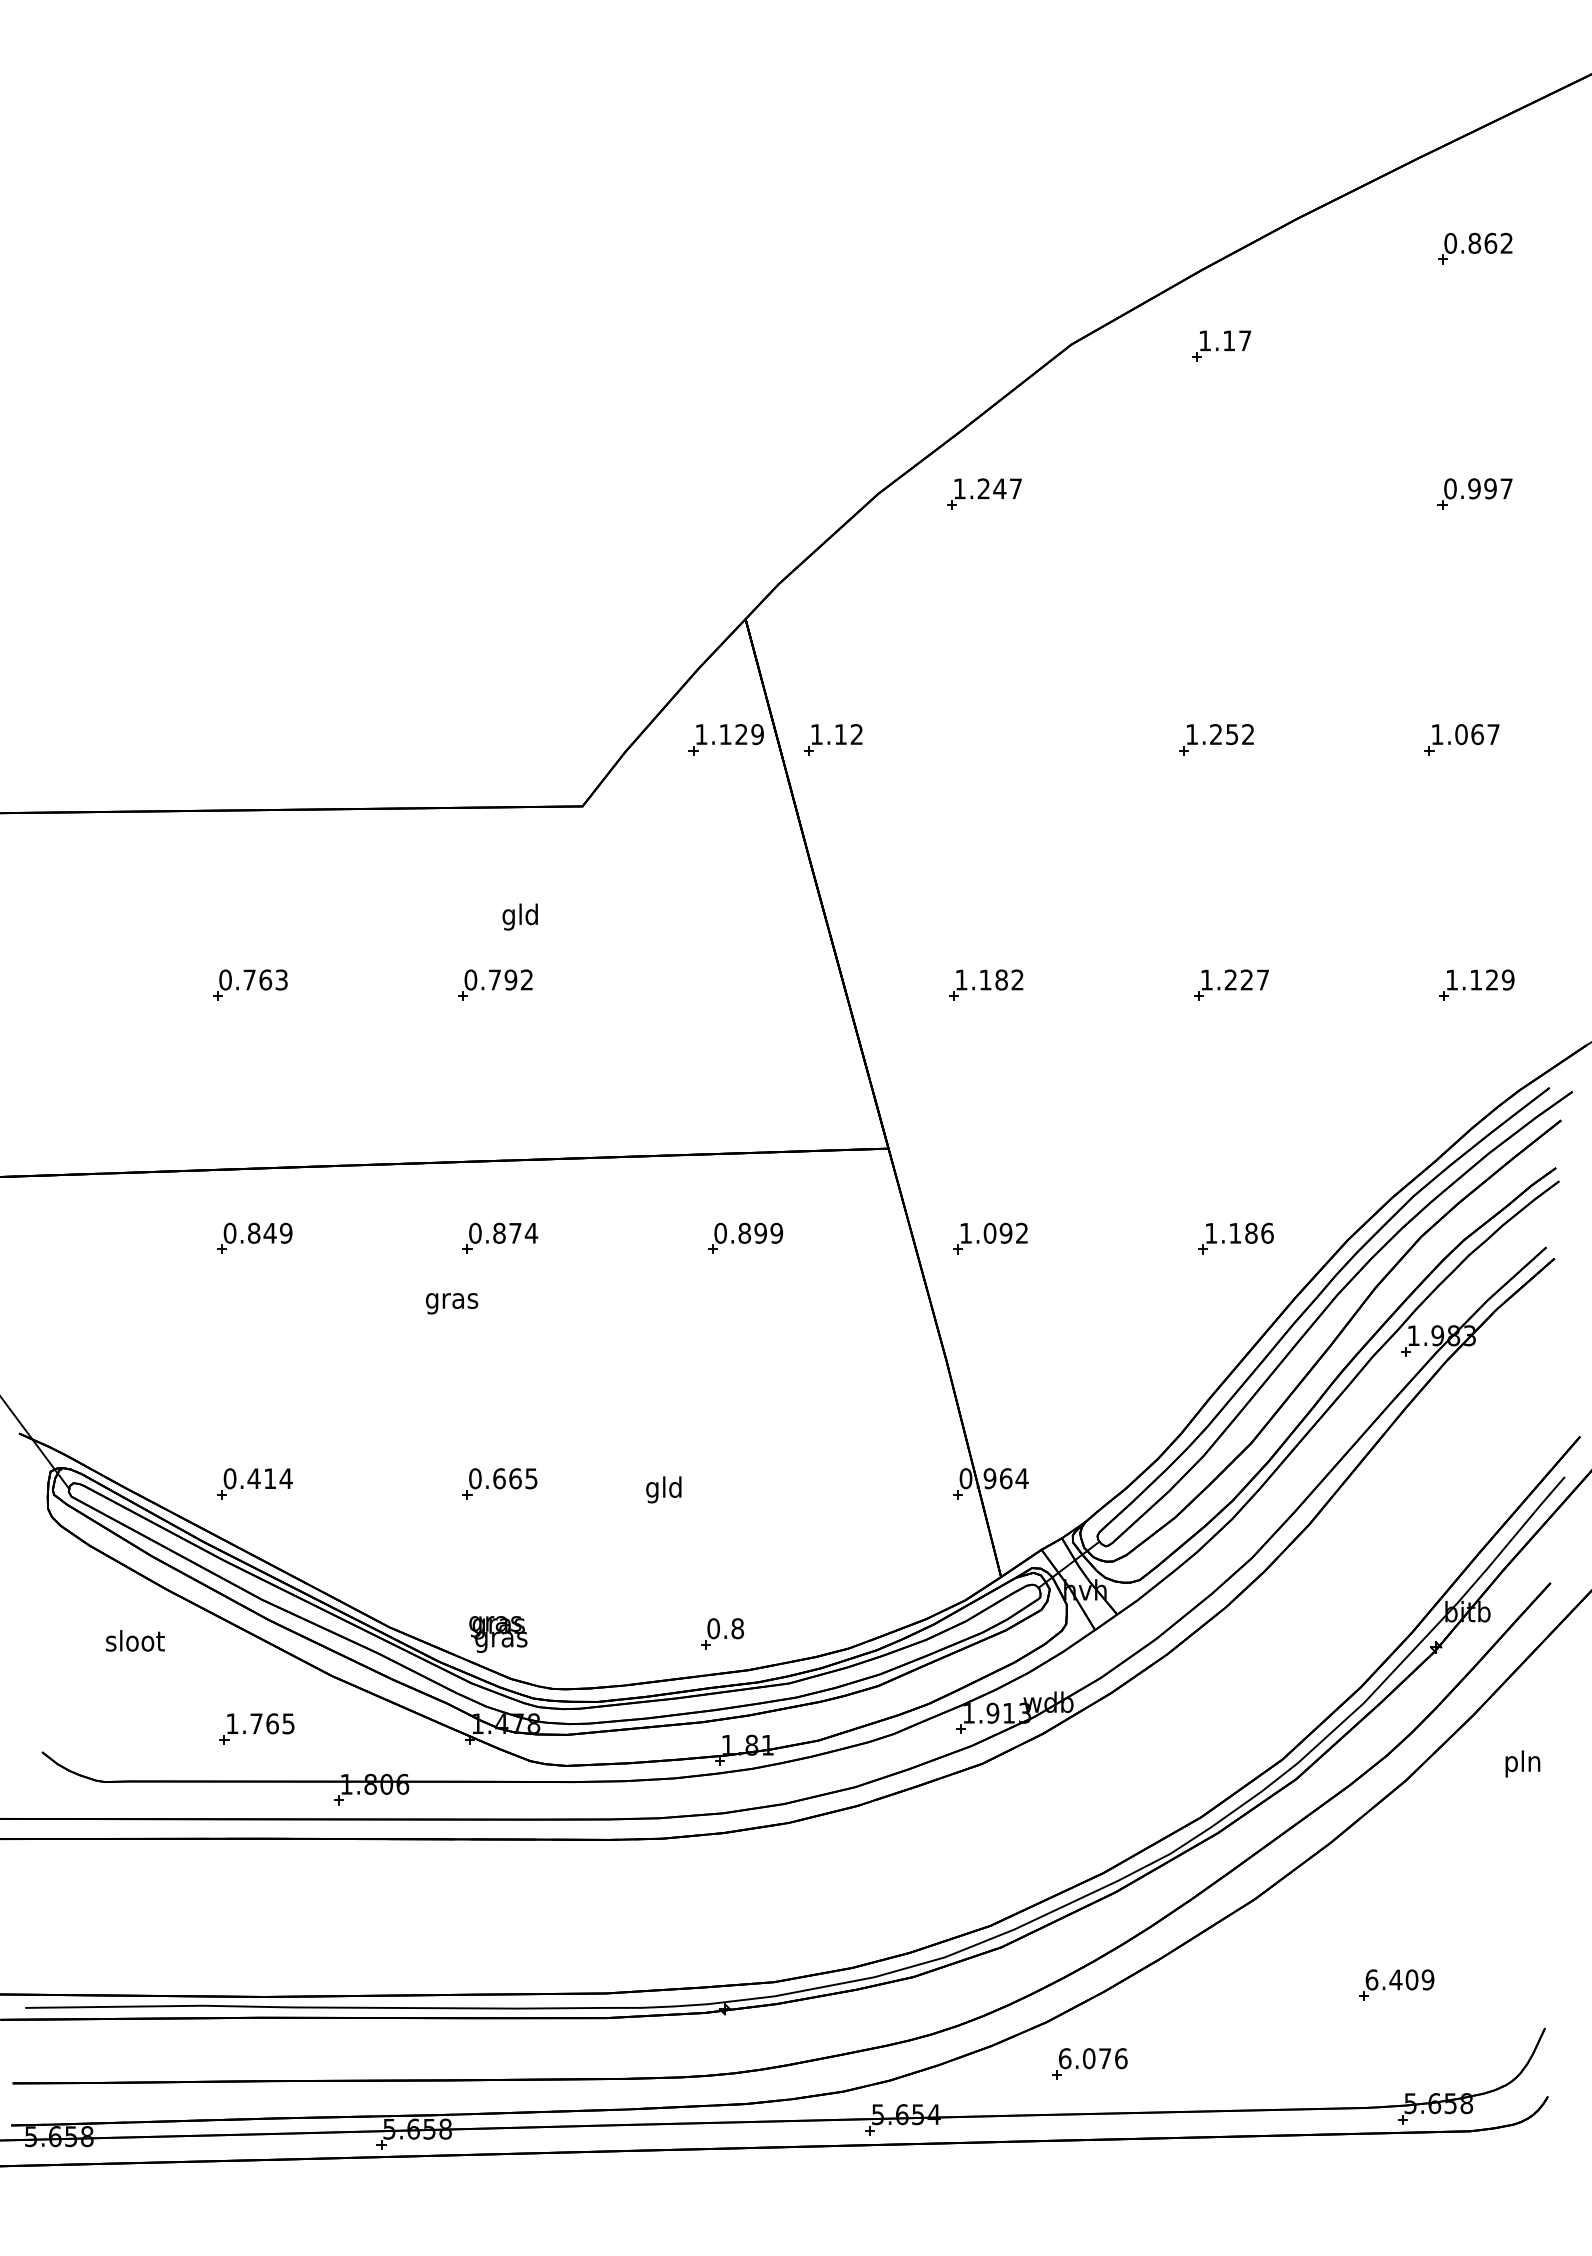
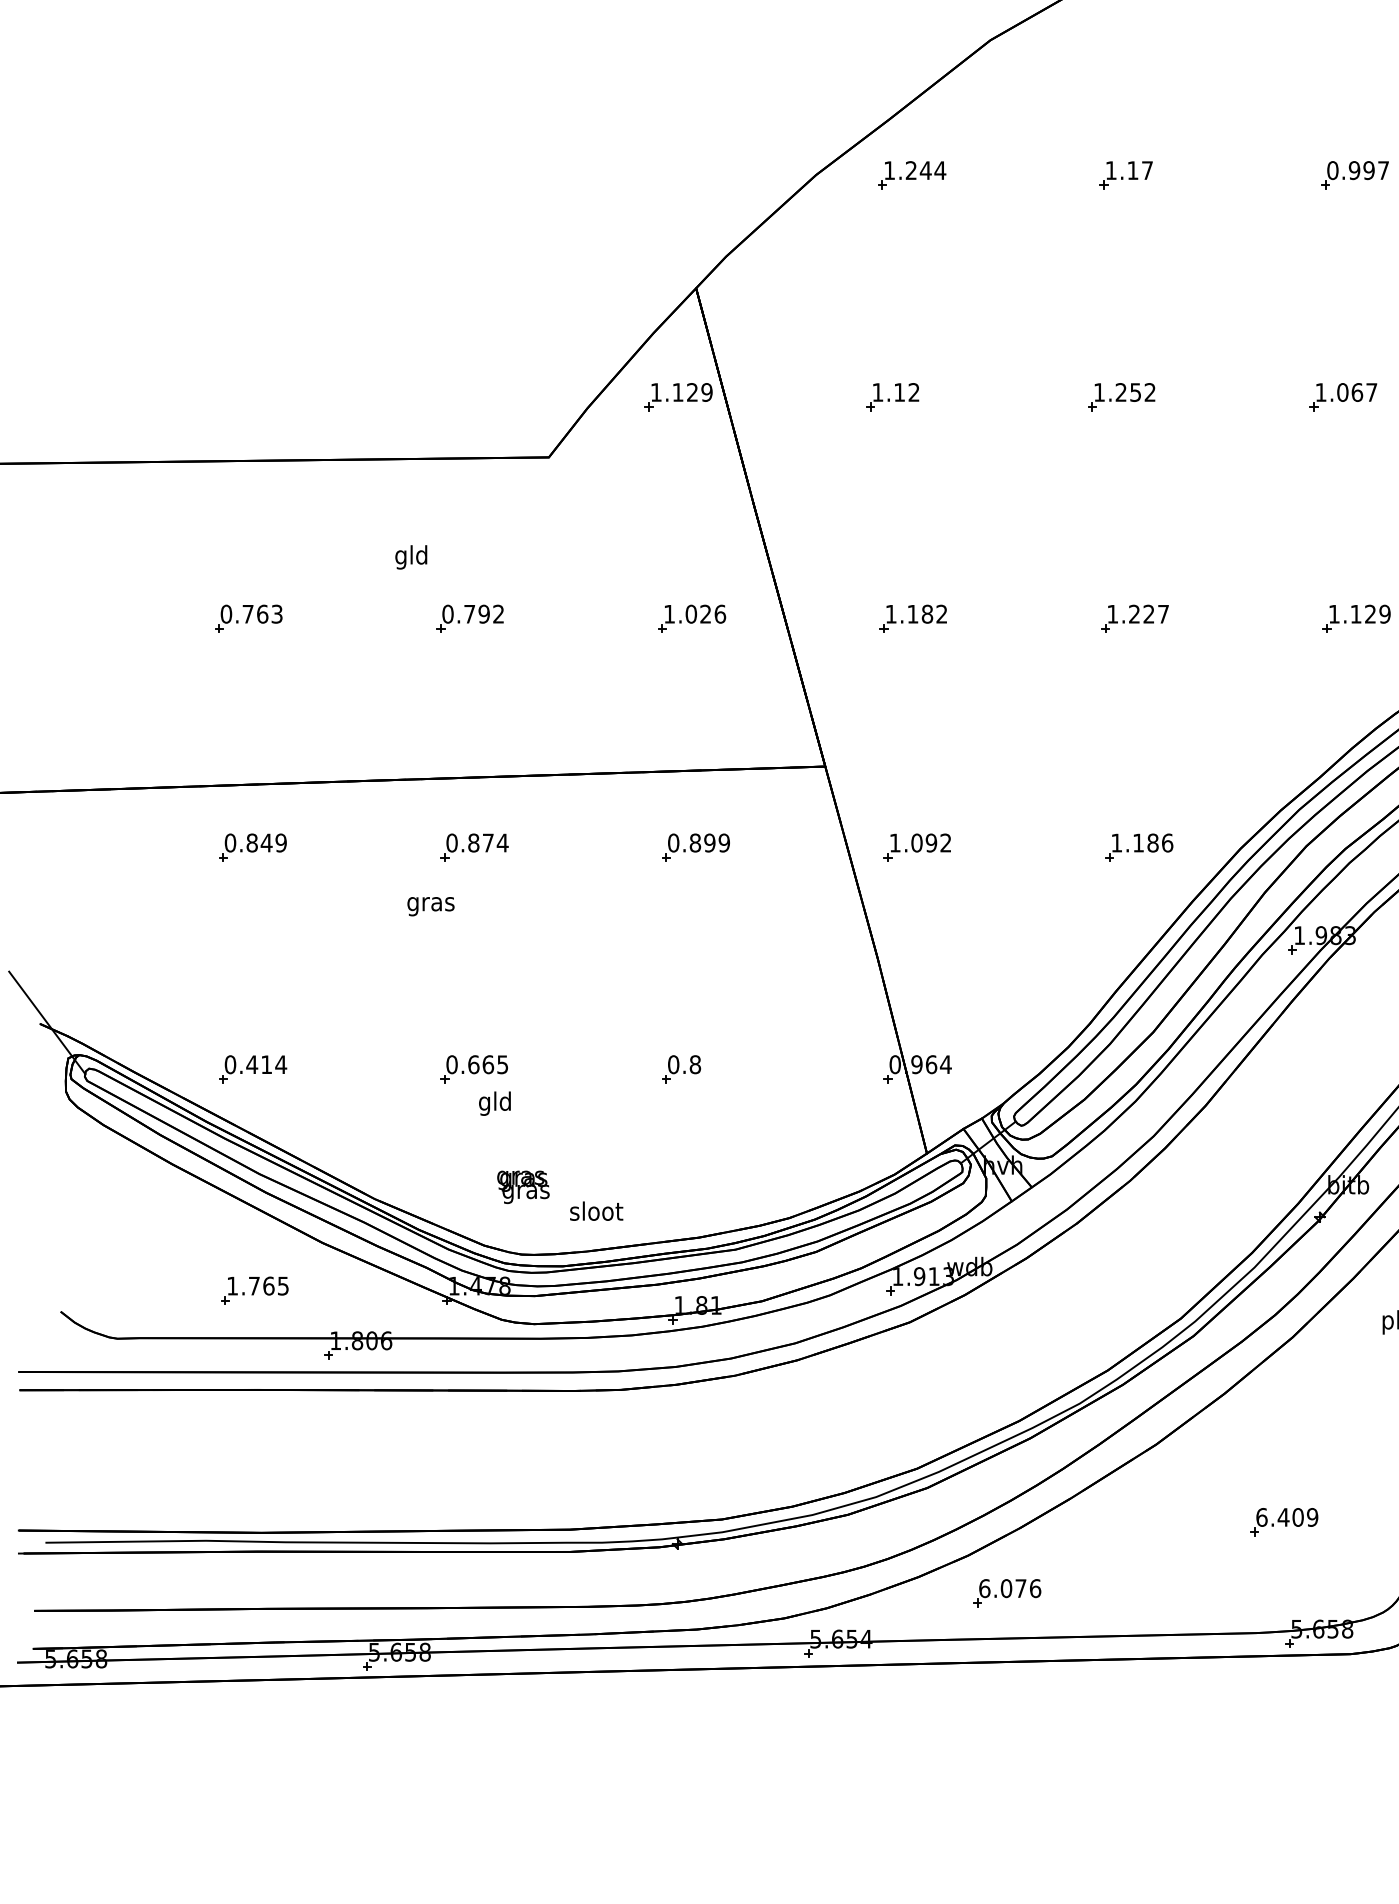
part: (1221, 345) -> (1126, 174), moved
text: (1015, 488) -> (939, 170), 1.247 -> 1.244
part: (833, 739) -> (892, 396), moved
text: (519, 916) -> (410, 556), moved
part: (740, 984) -> (691, 618), added
text: (663, 1489) -> (494, 1103), moved
part: (722, 1633) -> (681, 1069), moved
text: (498, 1634) -> (523, 1187), moved
text: (135, 1640) -> (596, 1210), moved

